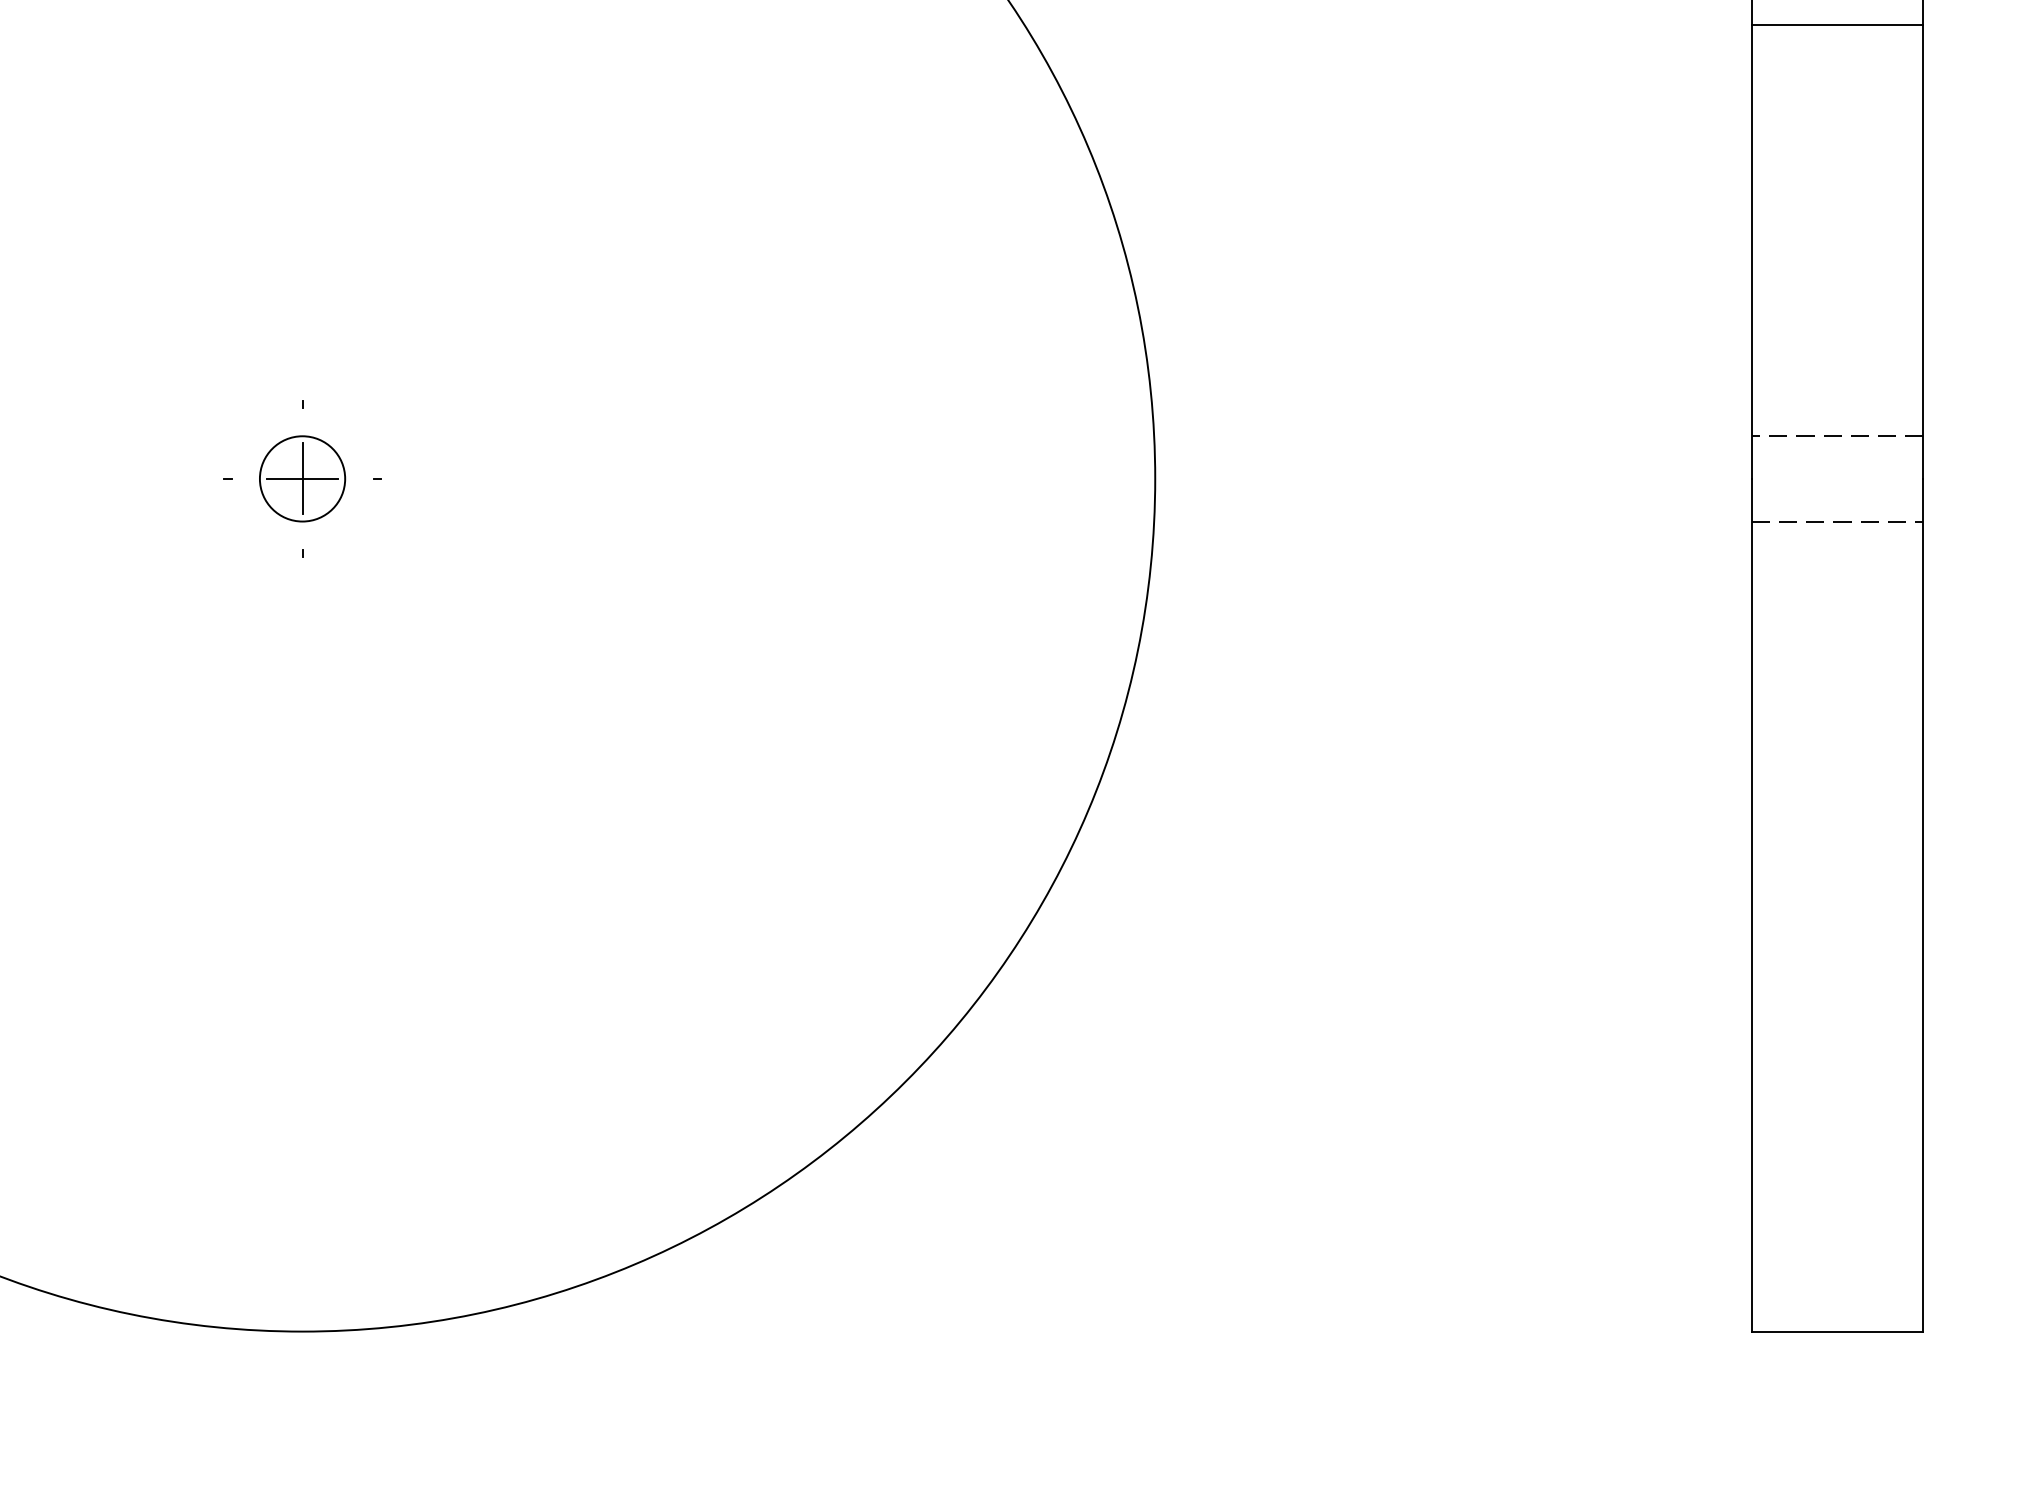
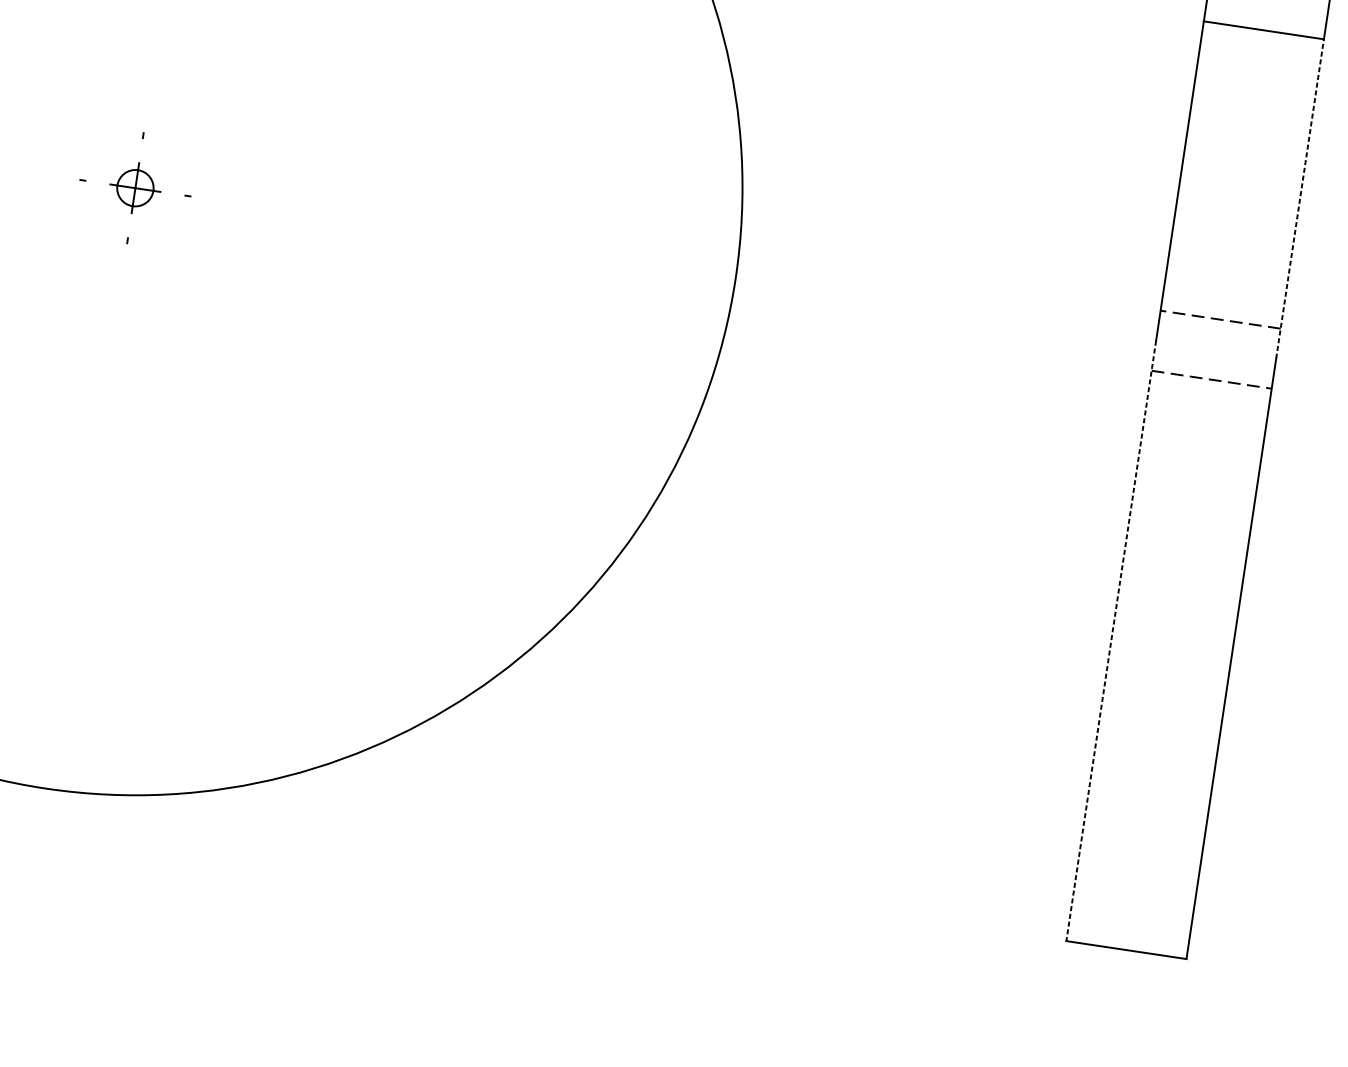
line: (1922, 252) -> (1299, 199), solid -> dashed
circle: (302, 478) -> (135, 187), size x0.6
line: (1752, 905) -> (1111, 641), solid -> dashed

